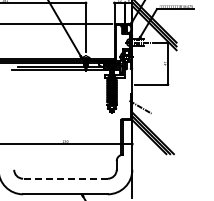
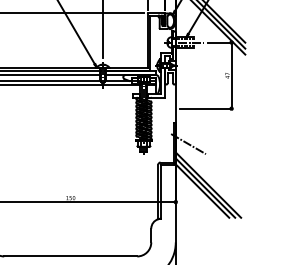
line: (64, 178) -> (69, 256), dashed -> solid

